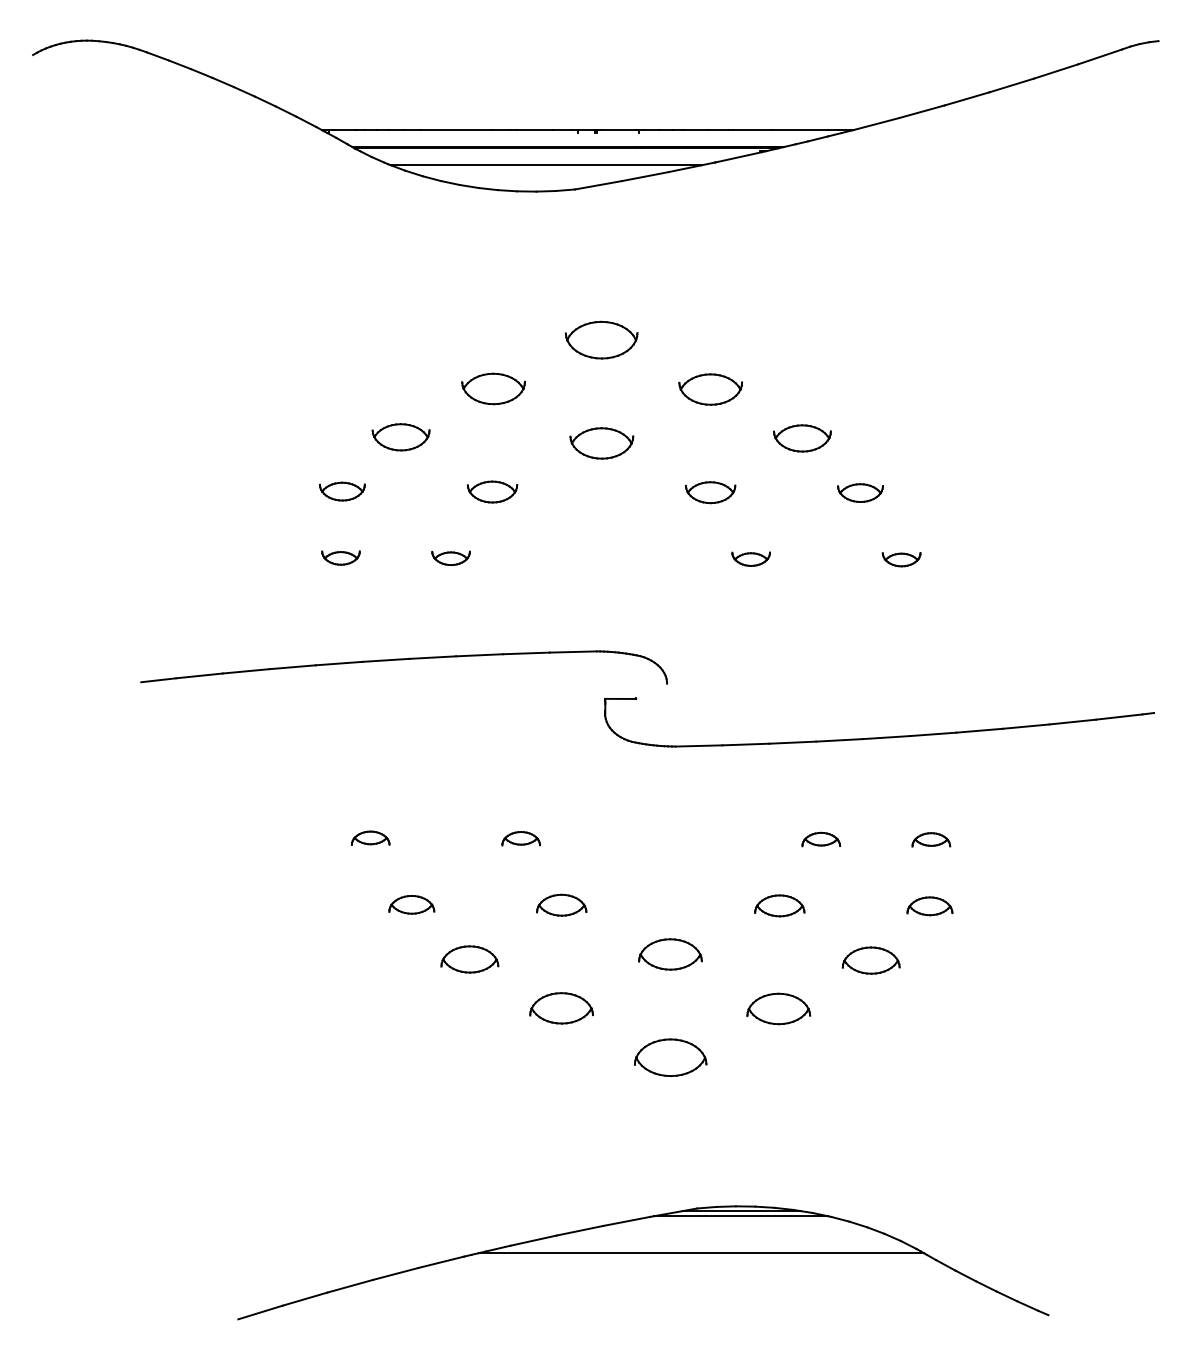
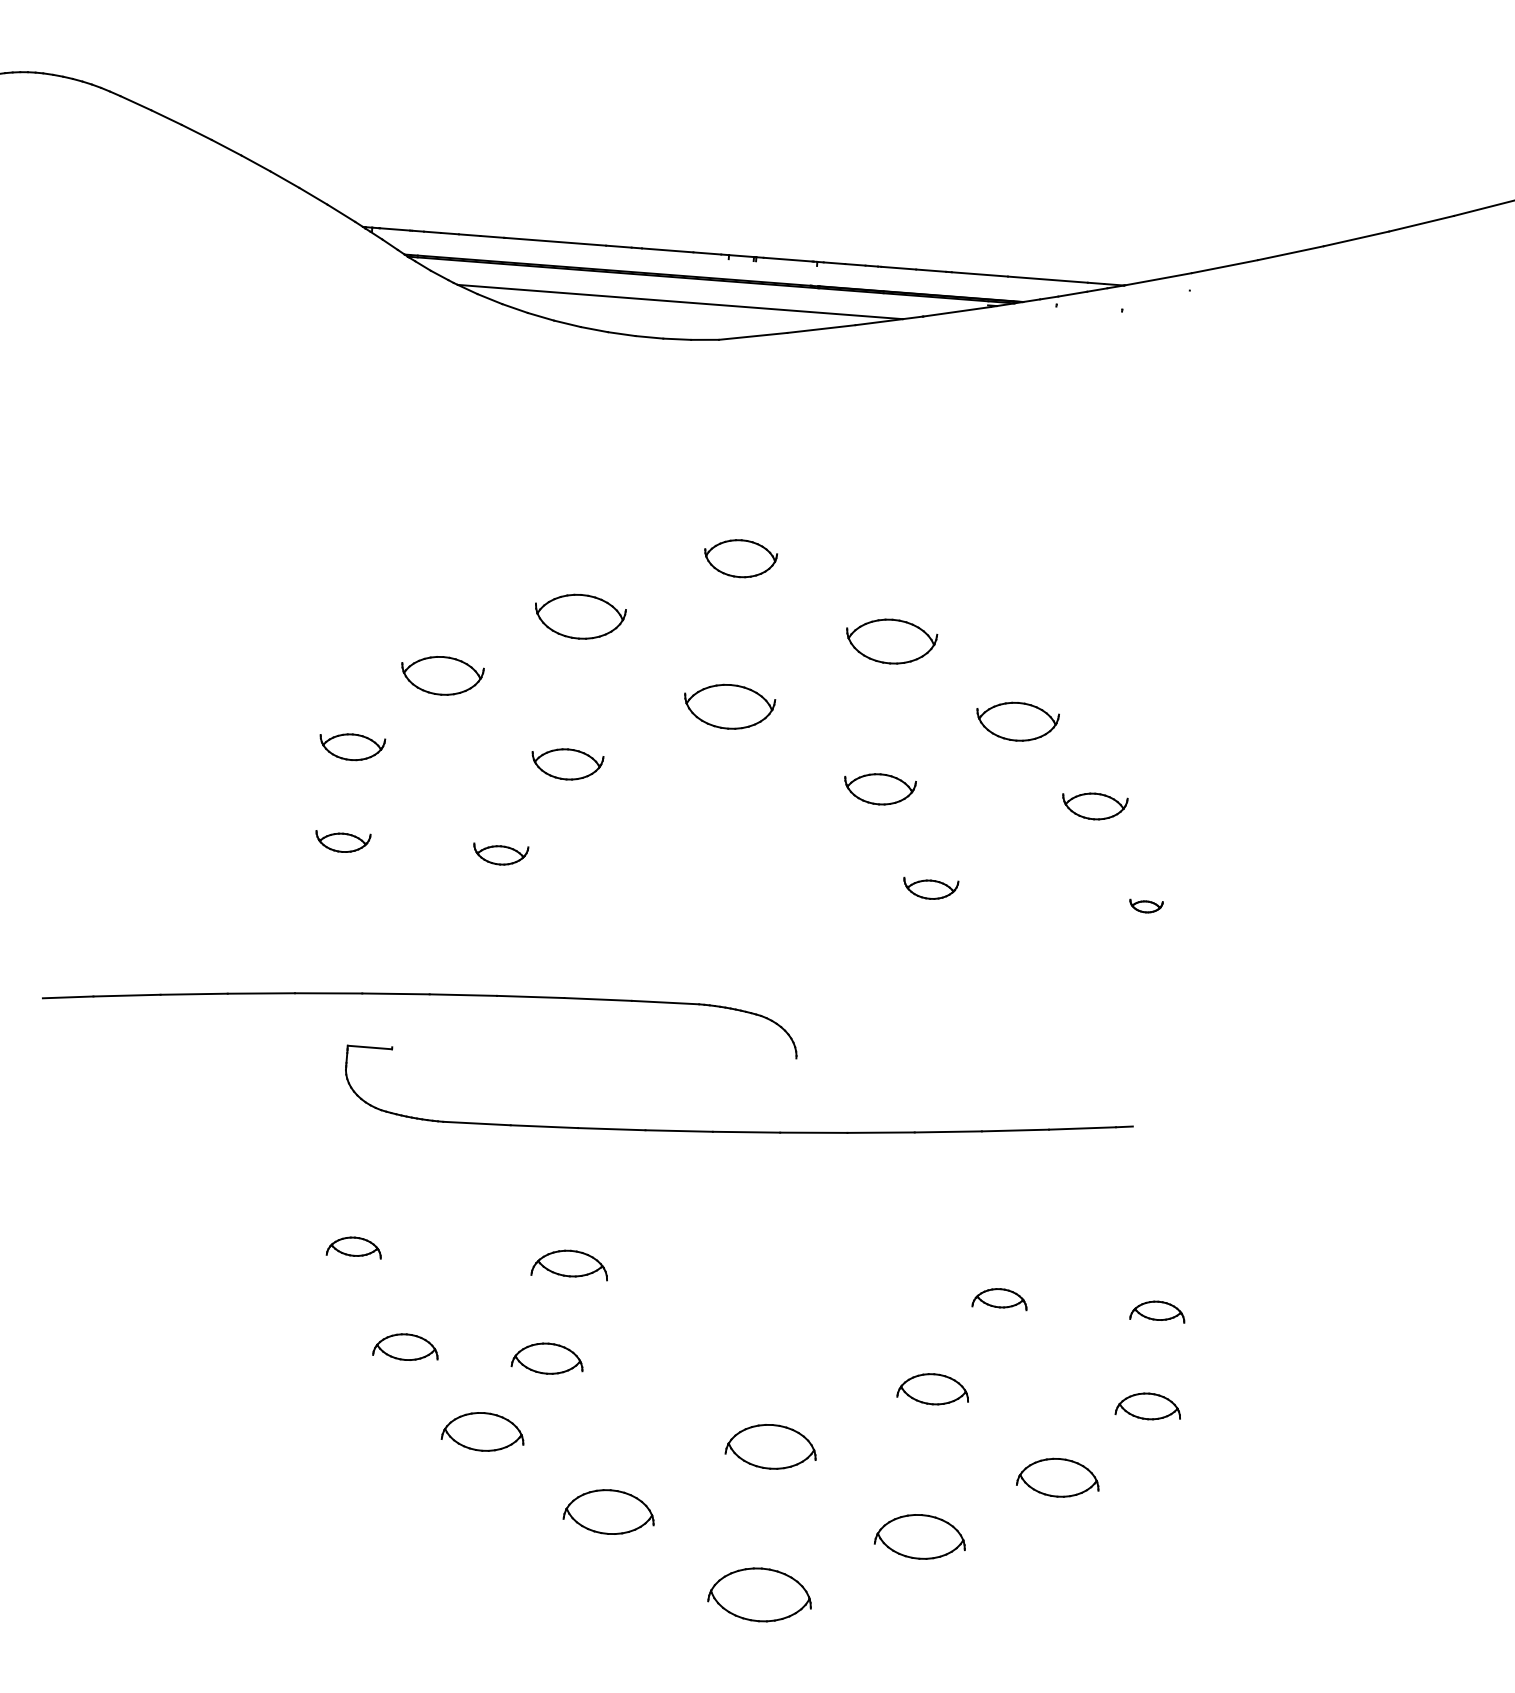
part: (601, 339) -> (740, 557), size x0.7
part: (901, 559) -> (1146, 906), size x0.6
part: (882, 736) -> (741, 1130), moved
part: (520, 838) -> (569, 1264), size x1.4
part: (561, 904) -> (547, 1357), moved

